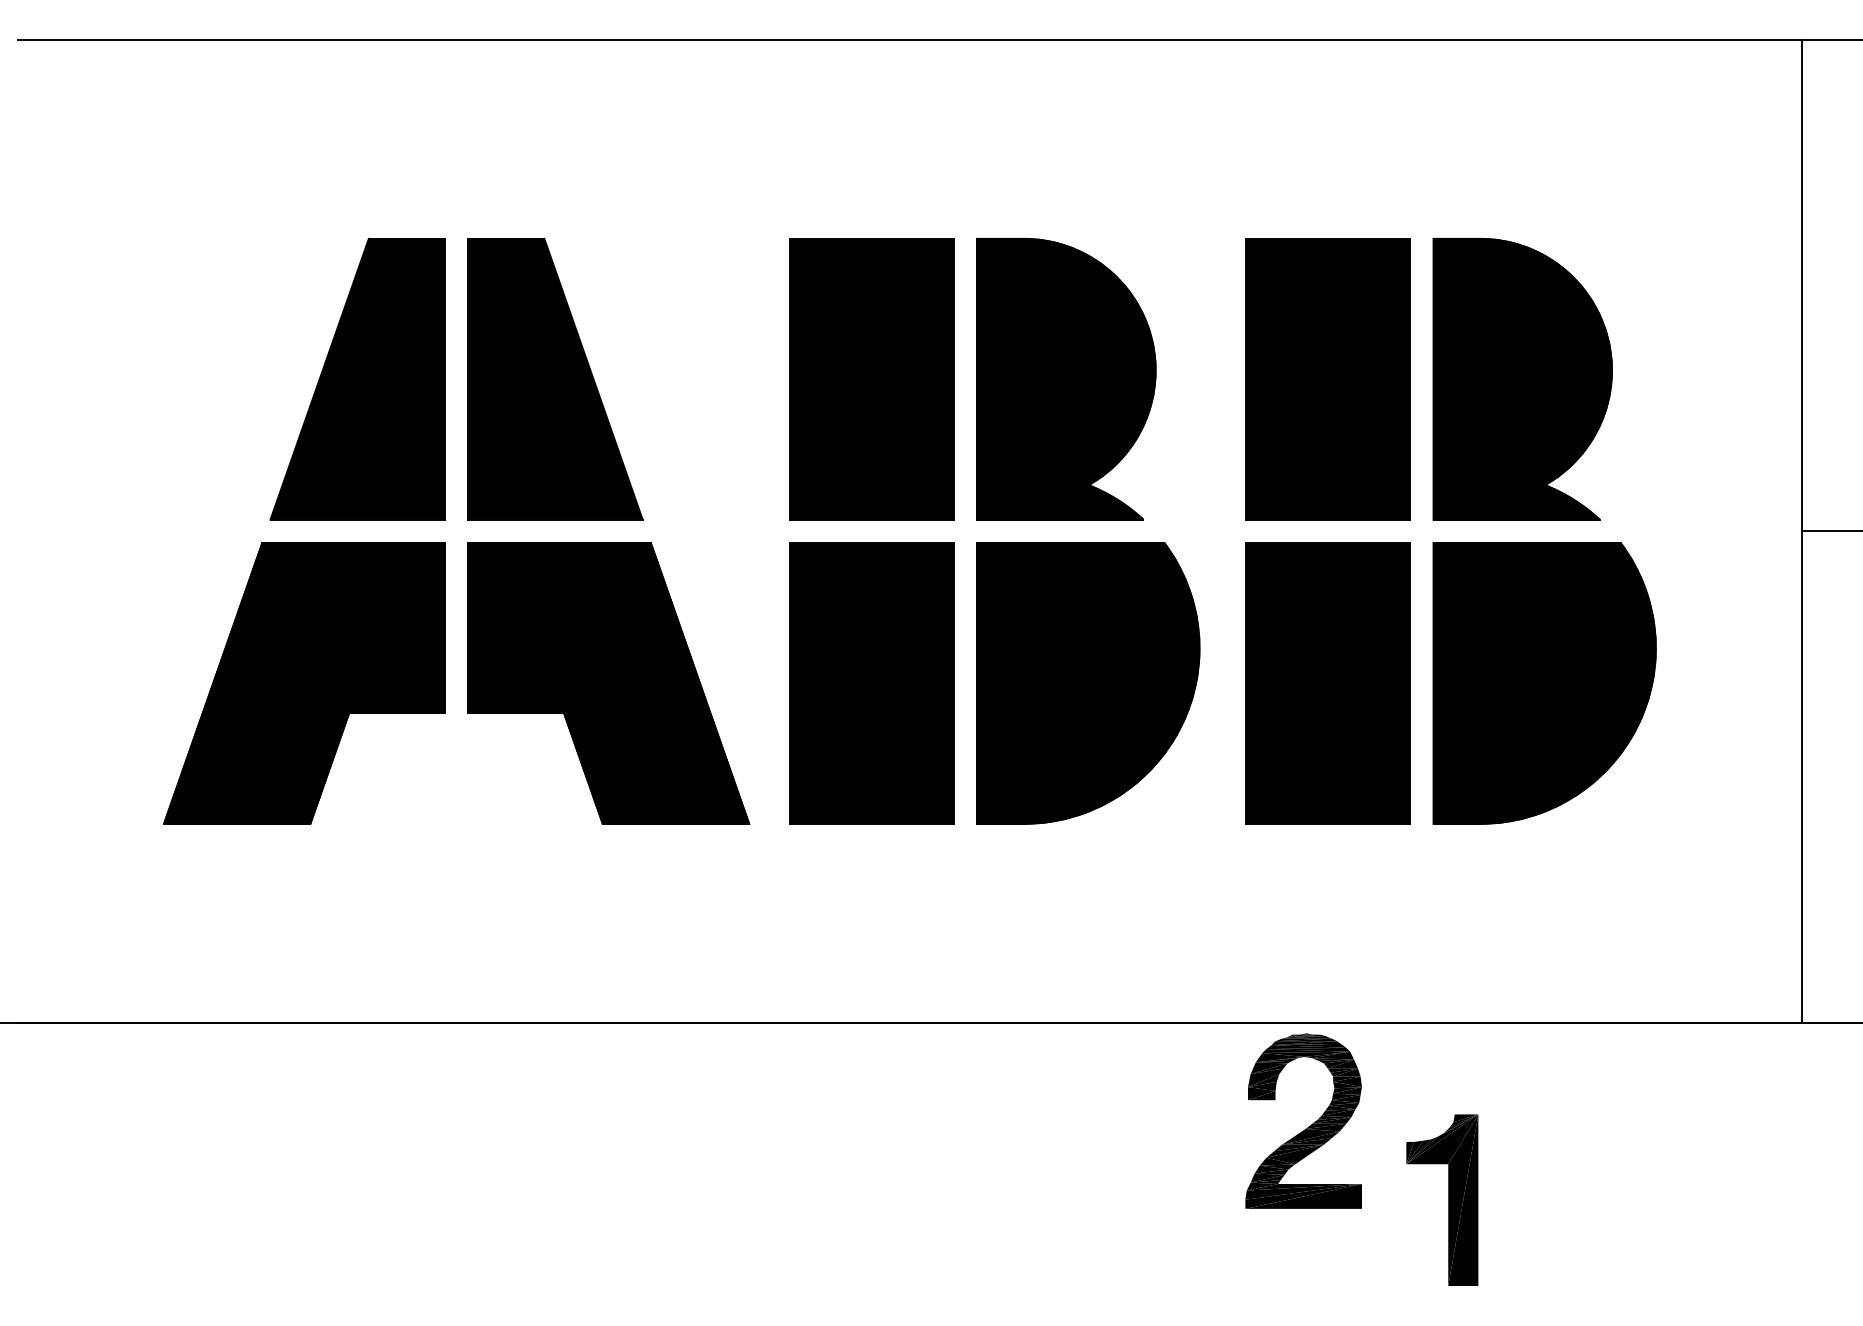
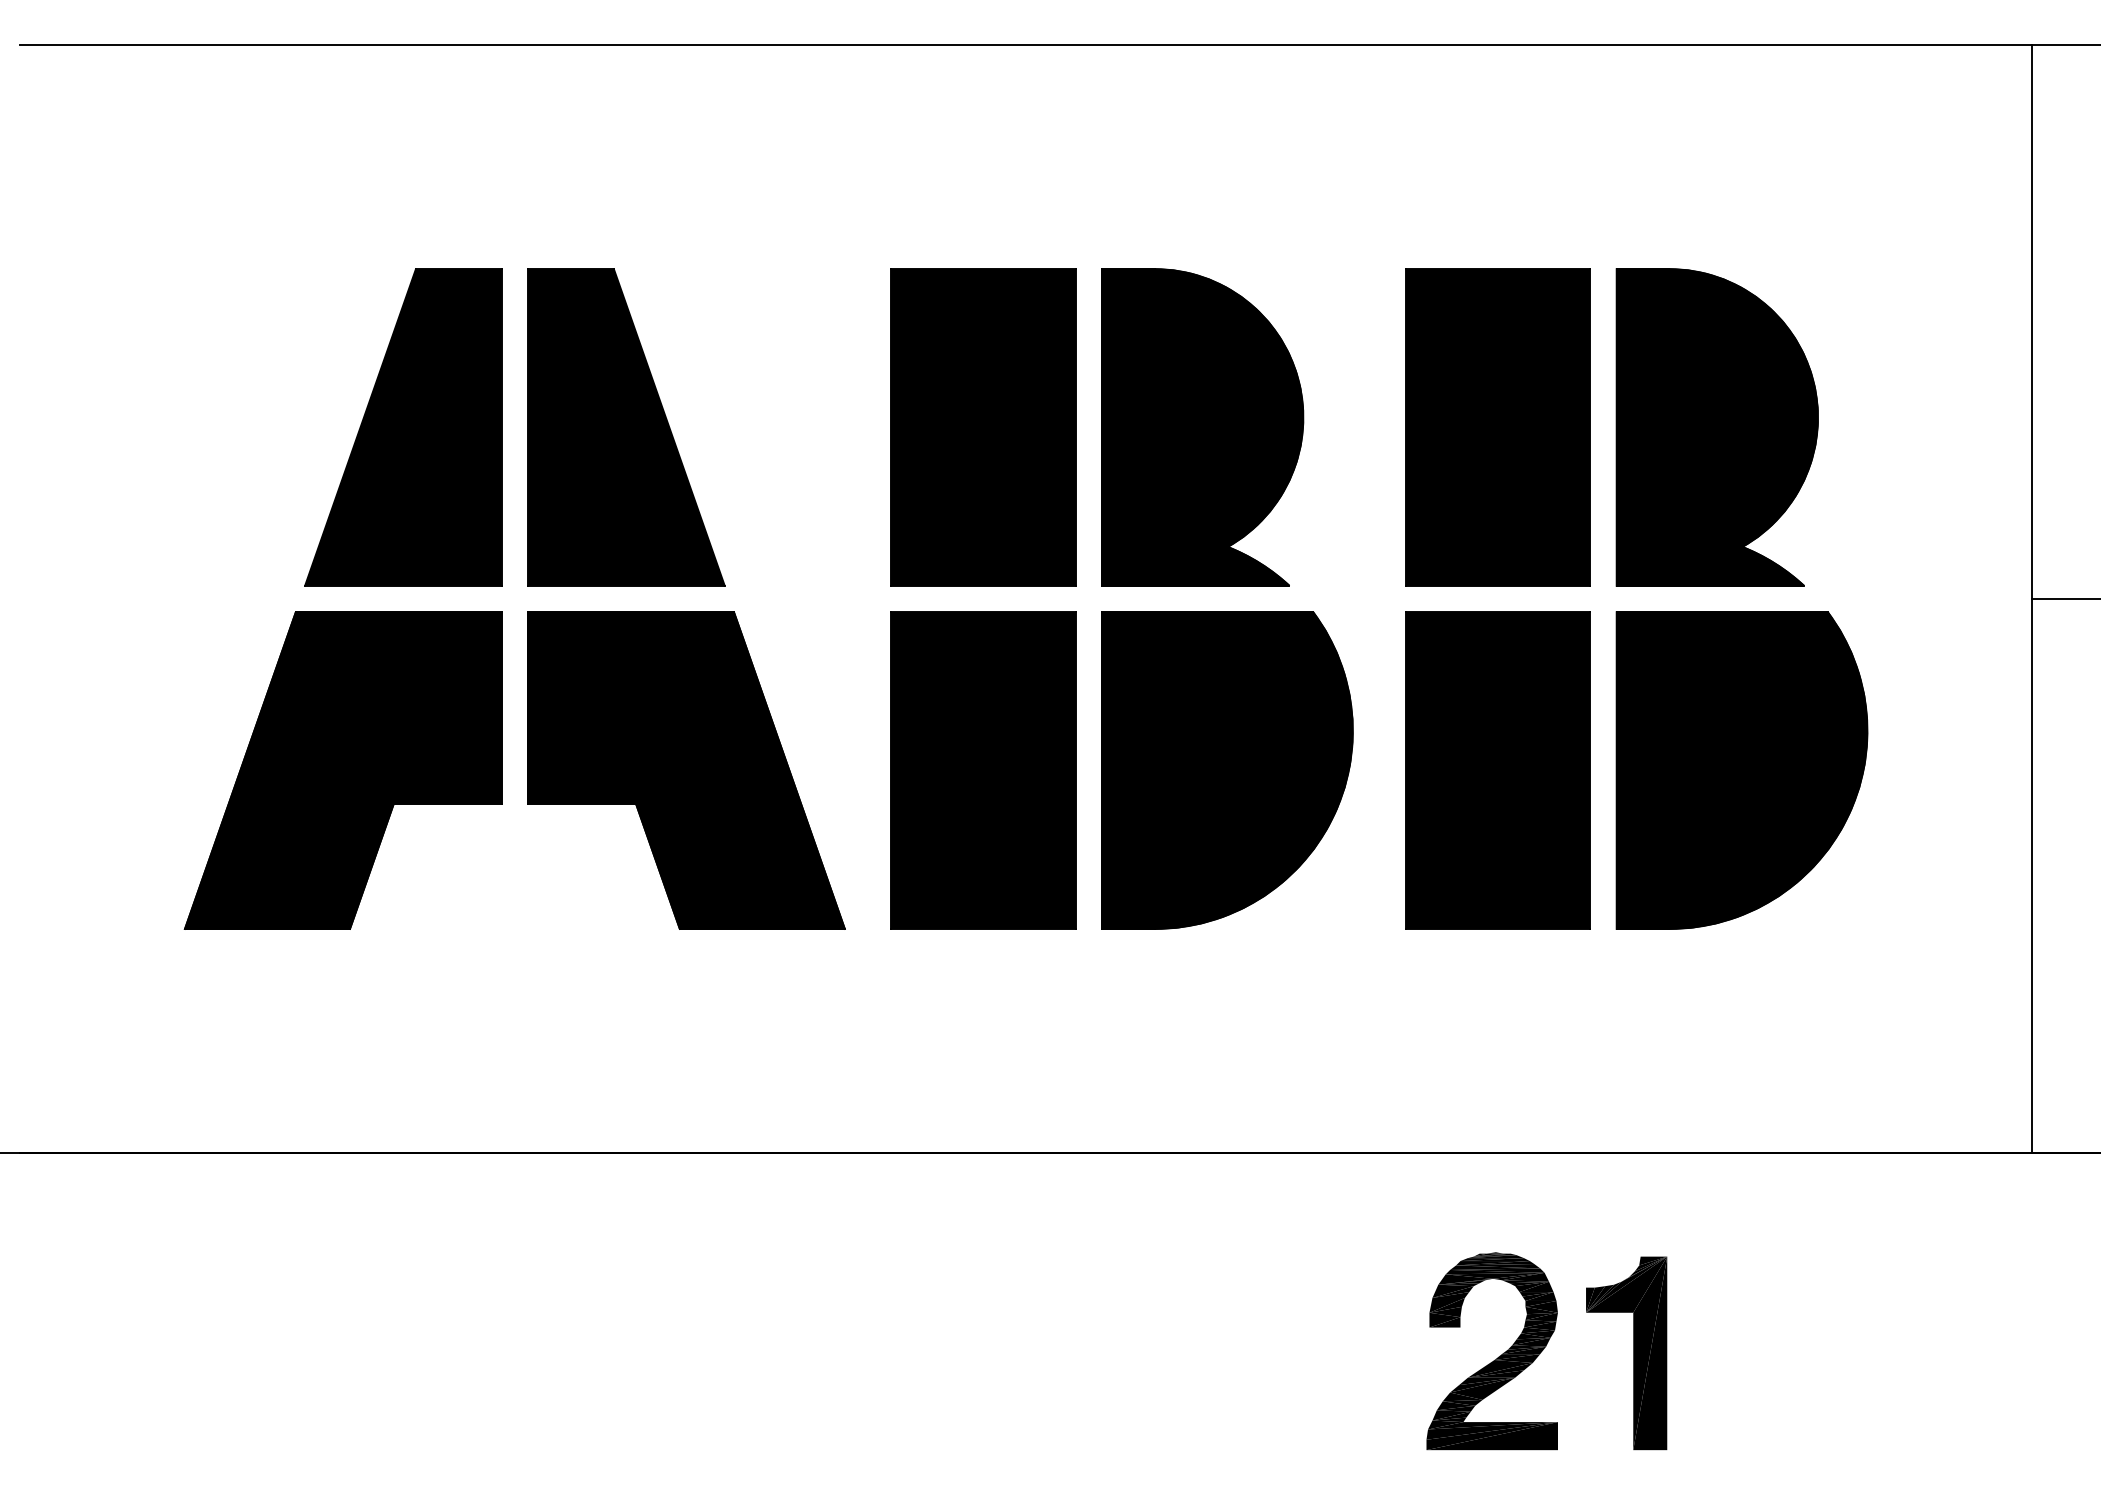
part: (1308, 1126) -> (1497, 1357), moved

